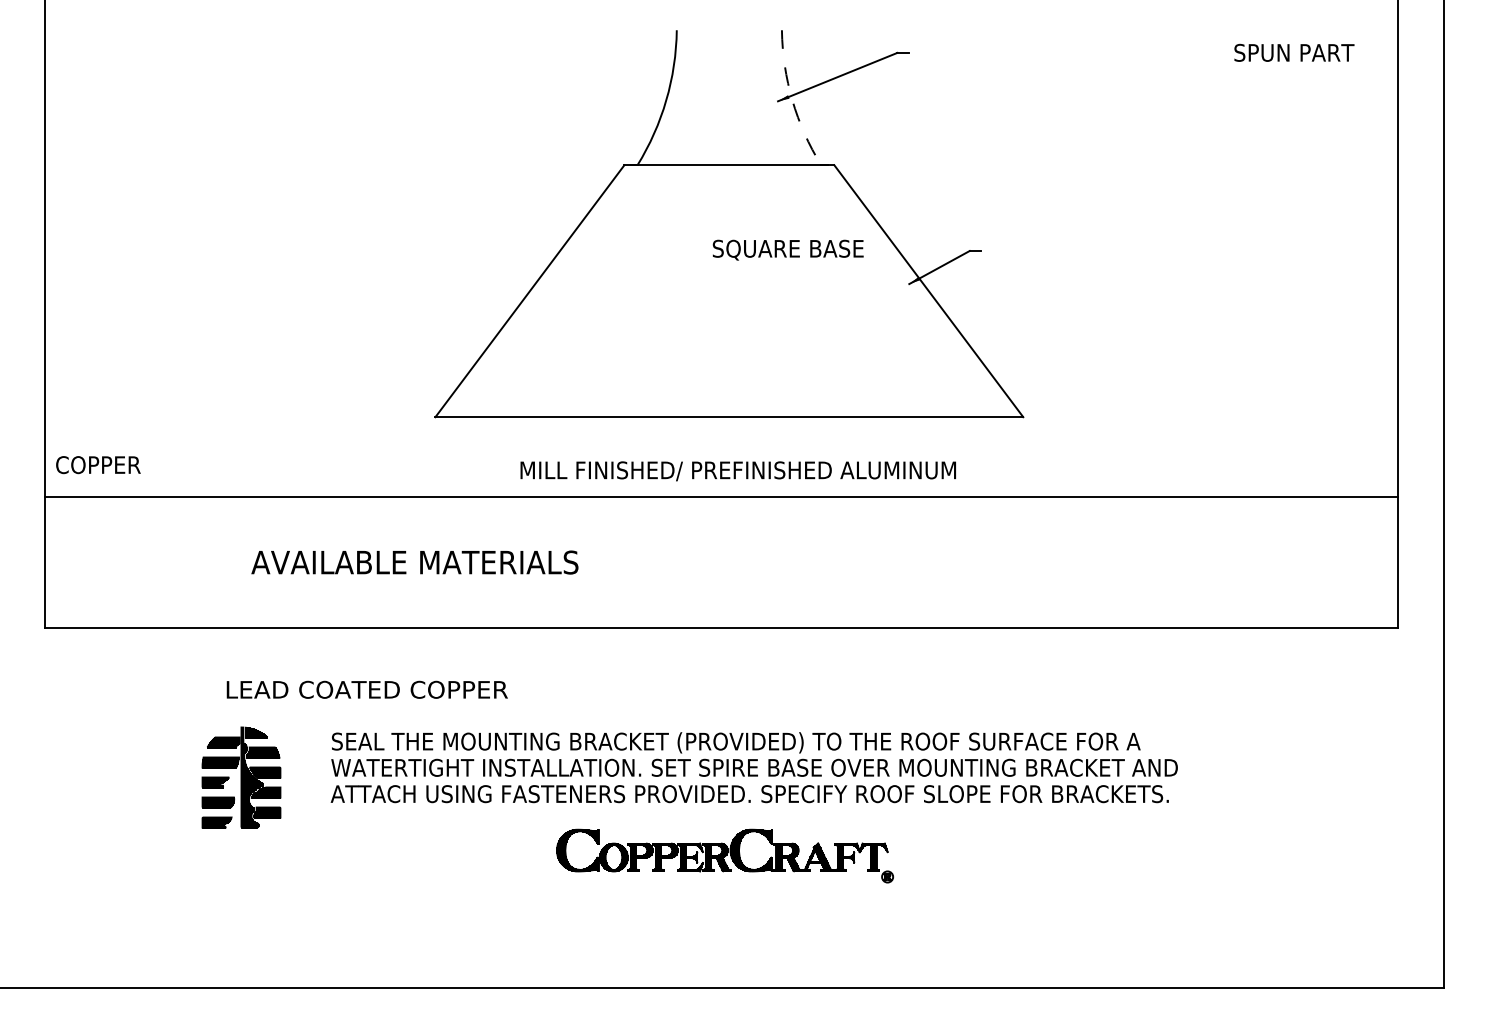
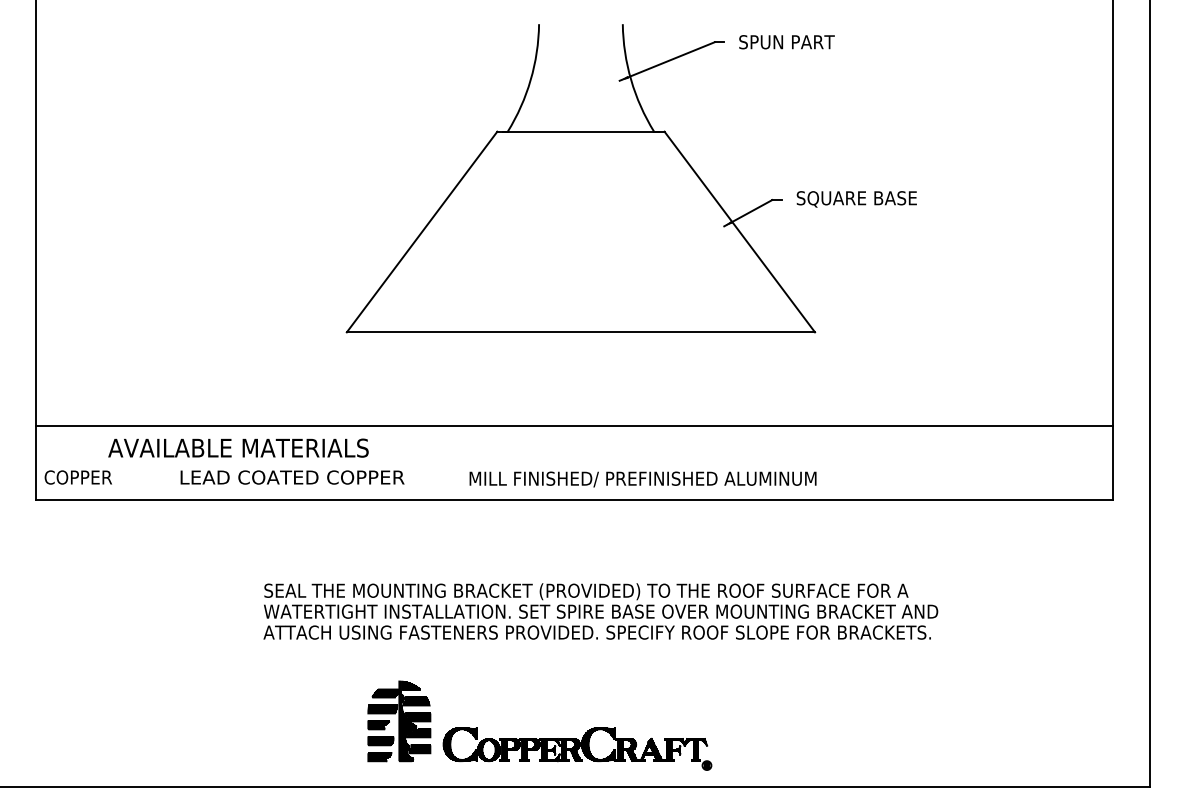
text: (1293, 53) -> (786, 42), moved
arc: (792, 100) -> (631, 80), dashed -> solid
text: (787, 250) -> (856, 199), moved
text: (97, 465) -> (77, 477), moved
text: (737, 471) -> (642, 479), moved
line: (721, 496) -> (574, 425), moved
text: (414, 561) -> (238, 447), moved
text: (367, 689) -> (292, 477), moved
part: (241, 777) -> (399, 721), moved
part: (725, 855) -> (577, 748), moved

